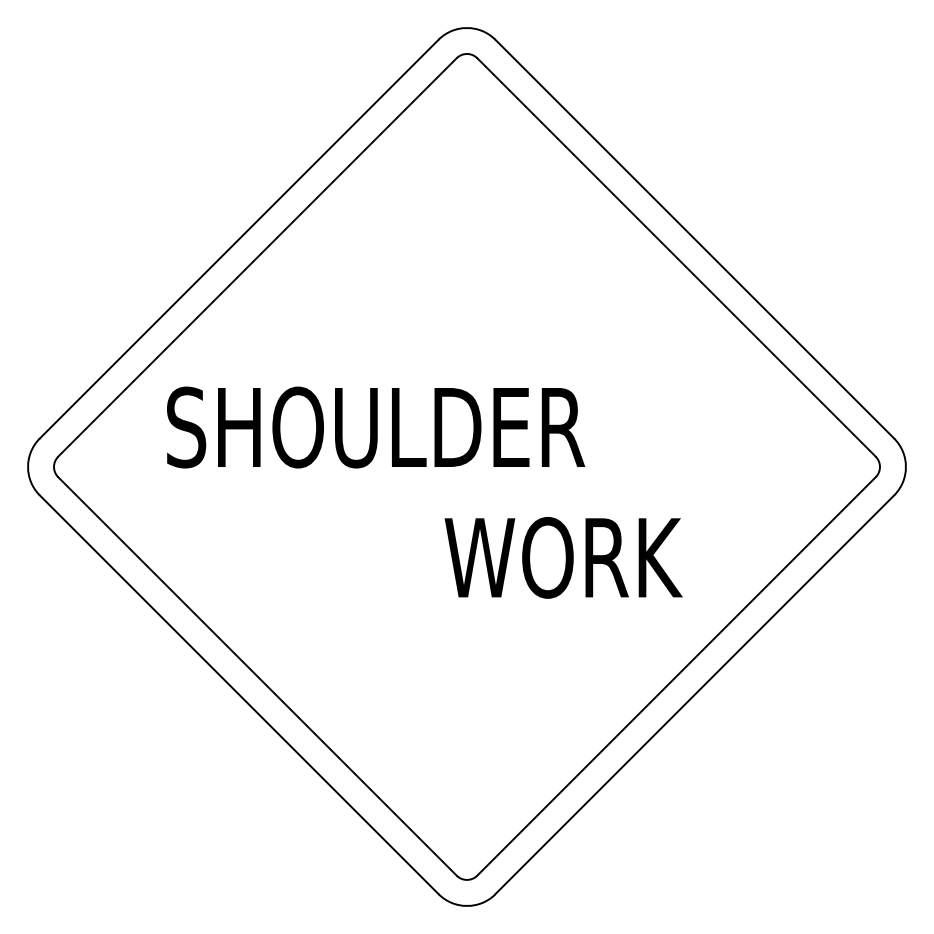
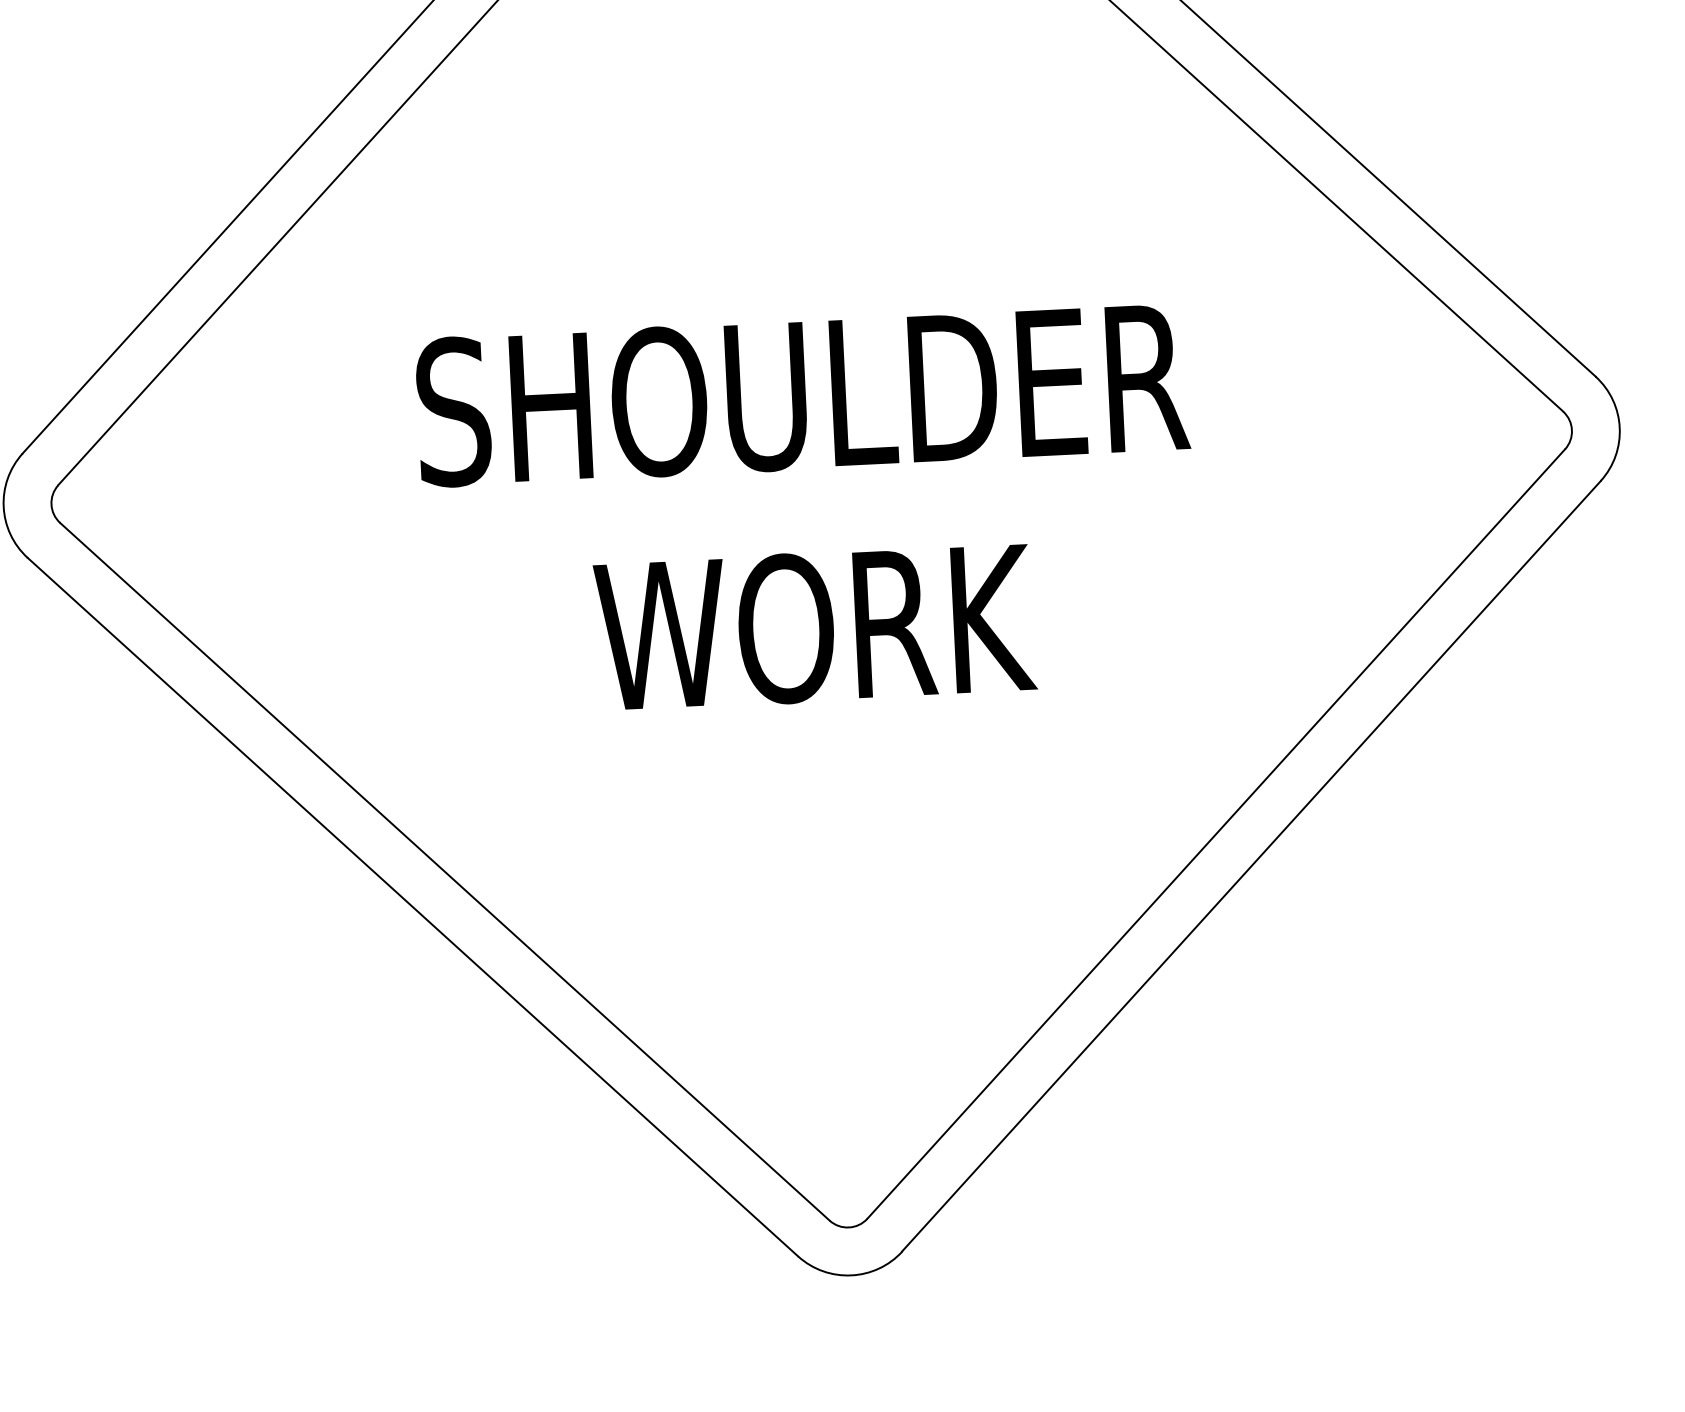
text: (376, 427) -> (803, 394), moved
text: (563, 557) -> (814, 626), moved

